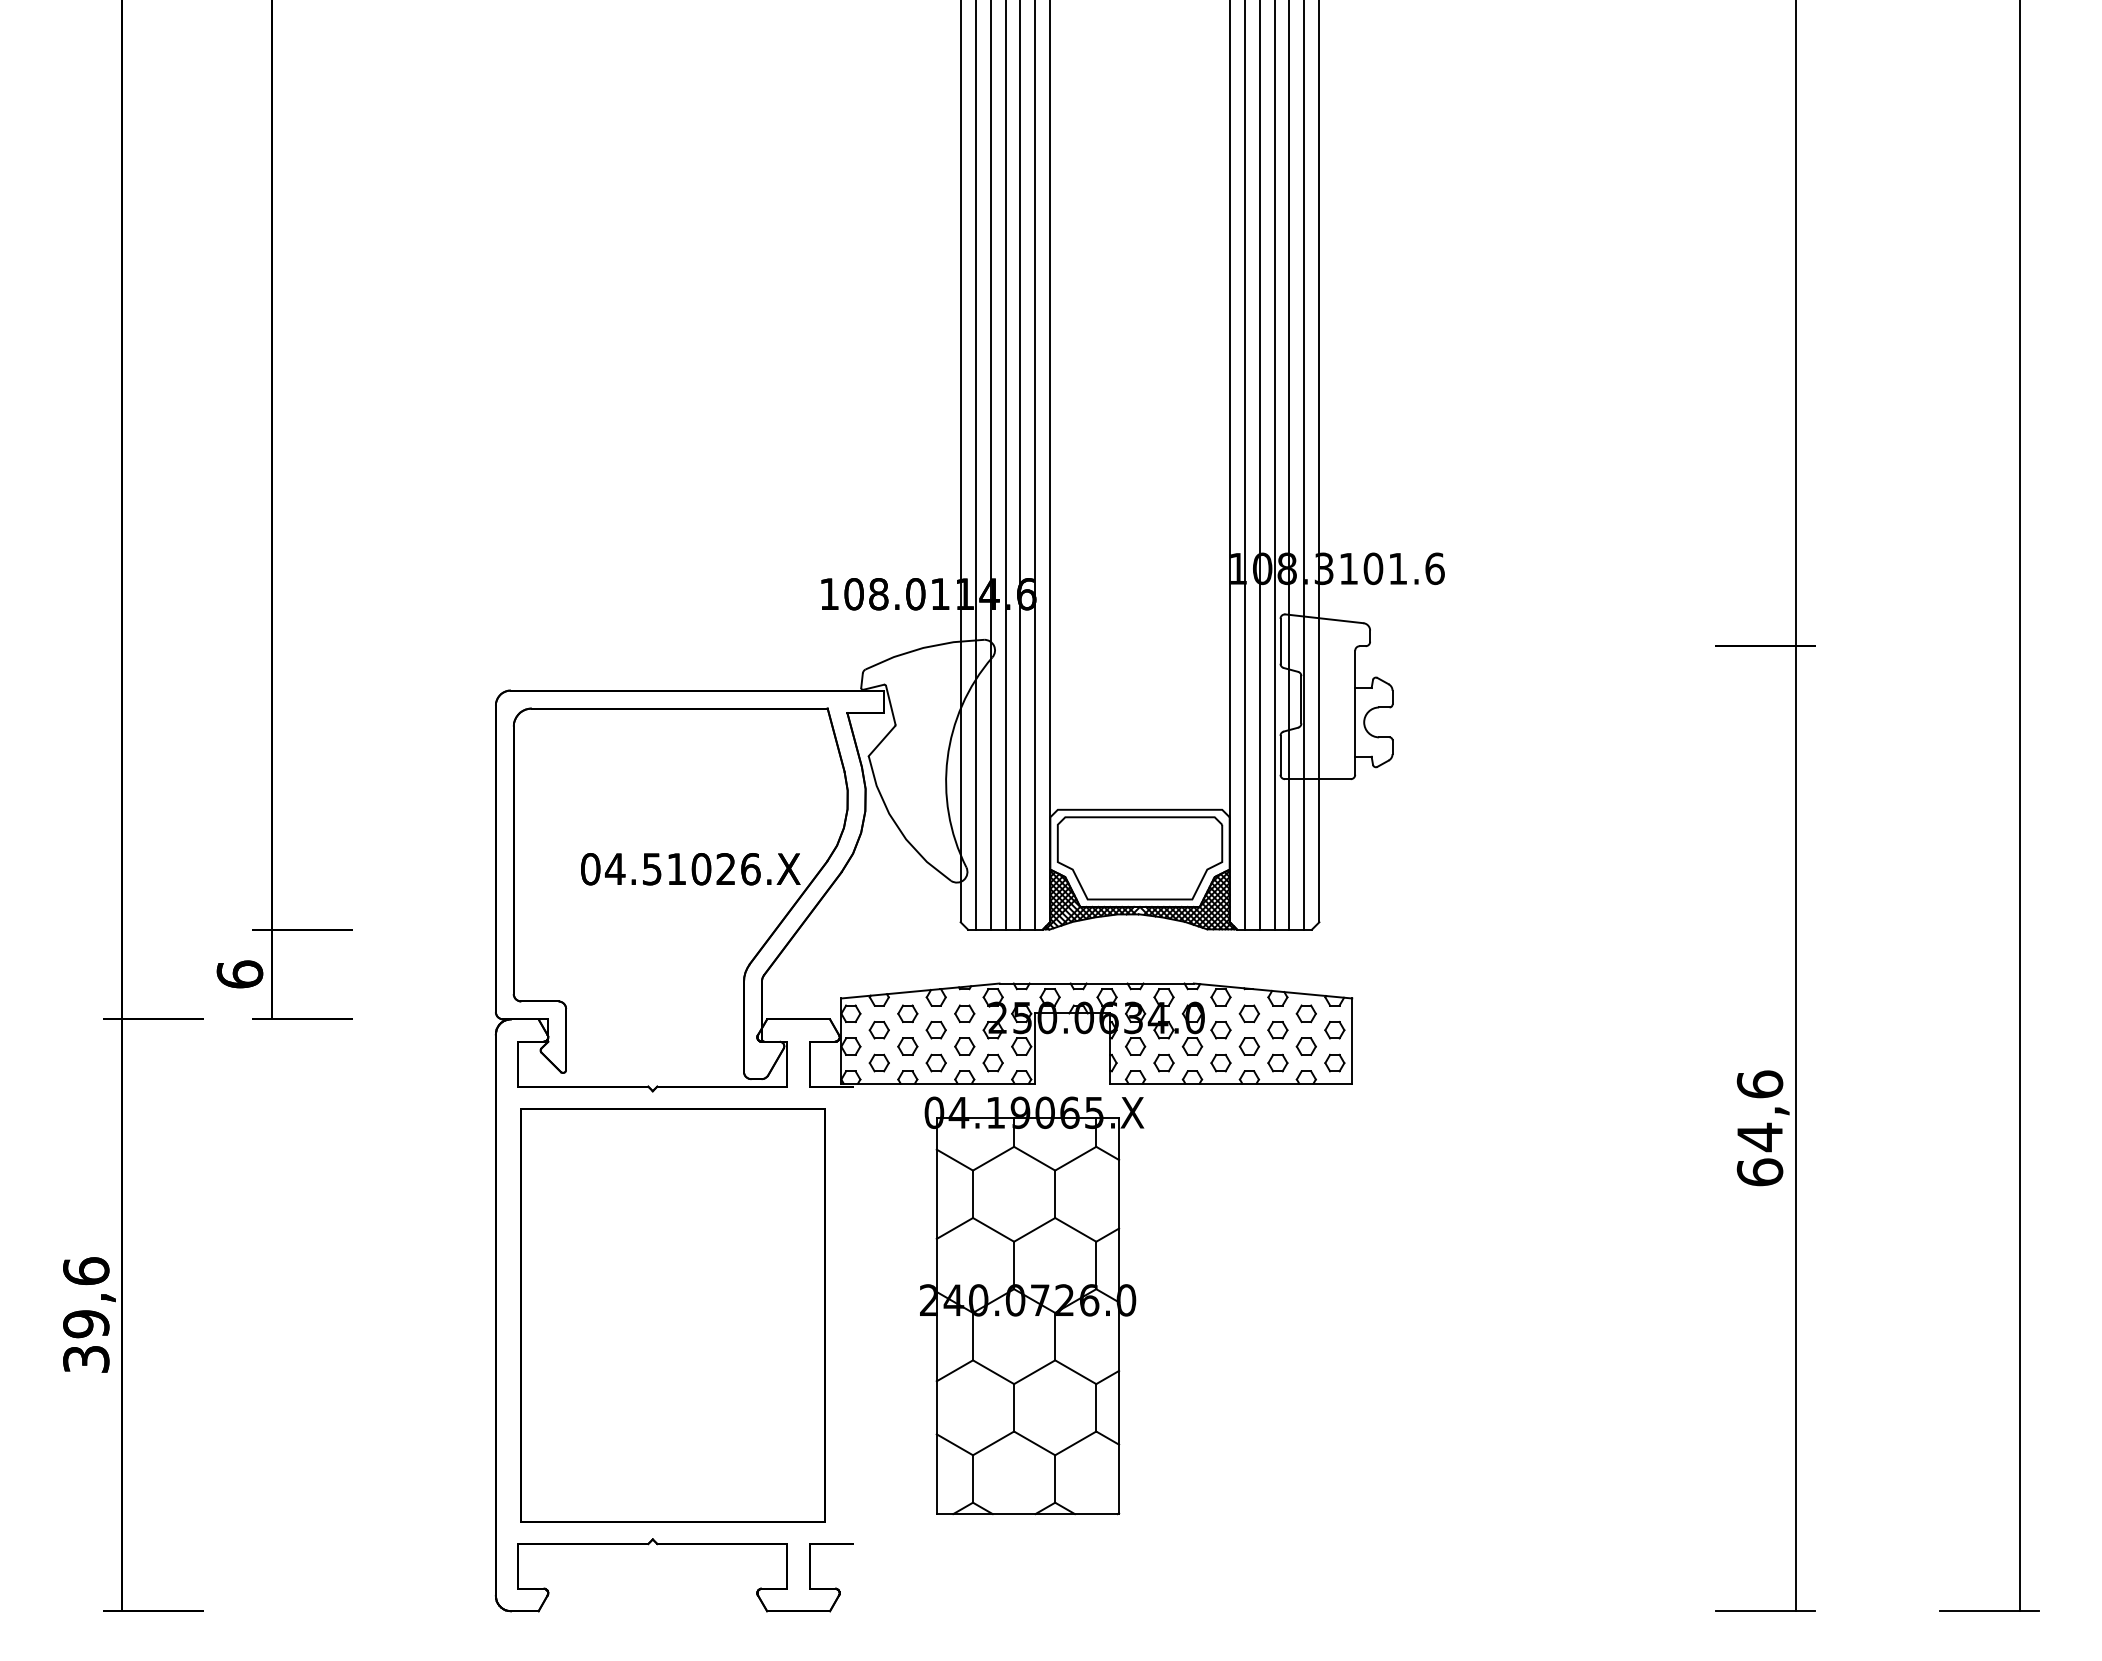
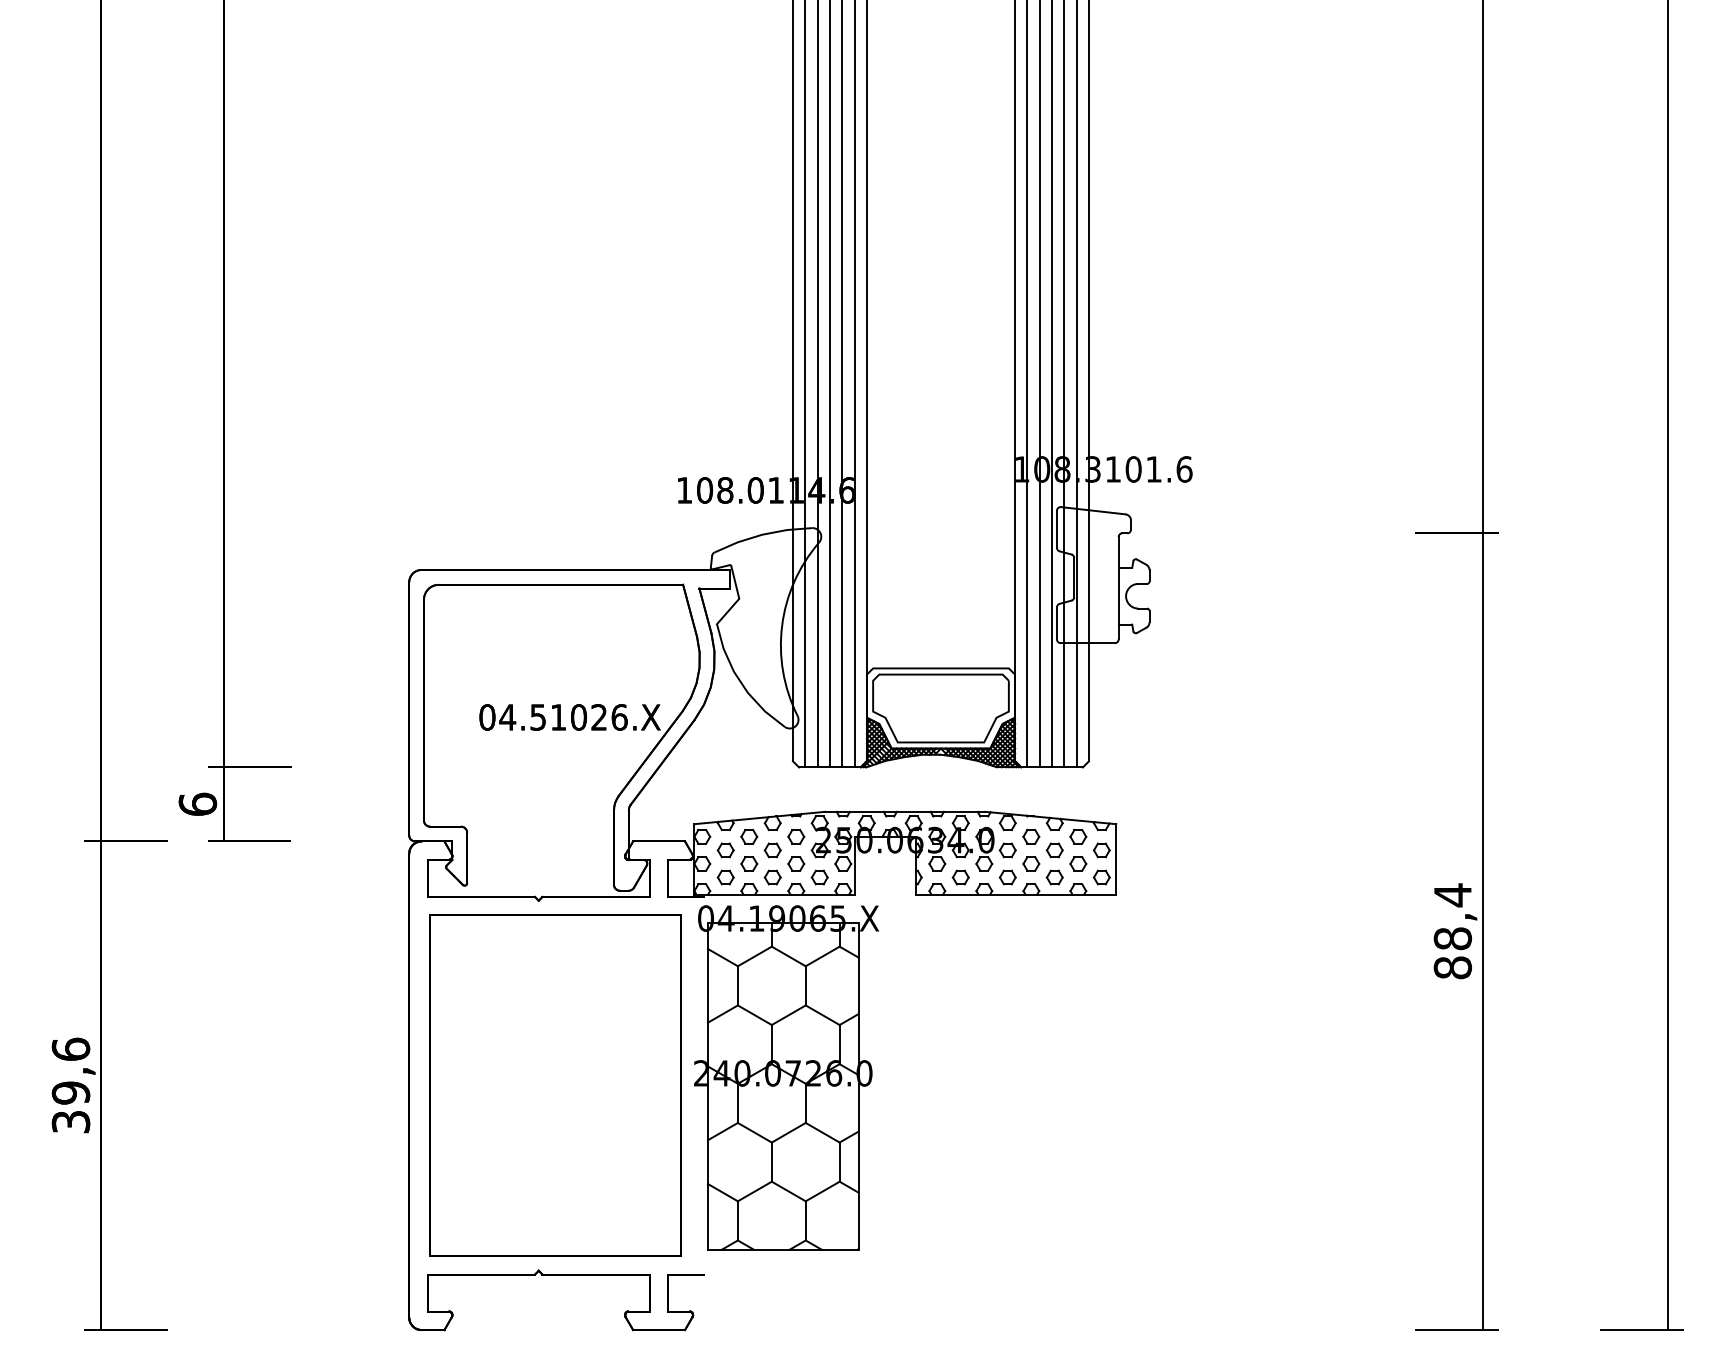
text: (1759, 1128) -> (1452, 931), 64,6 -> 88,4
part: (1032, 1305) -> (787, 1077), moved

